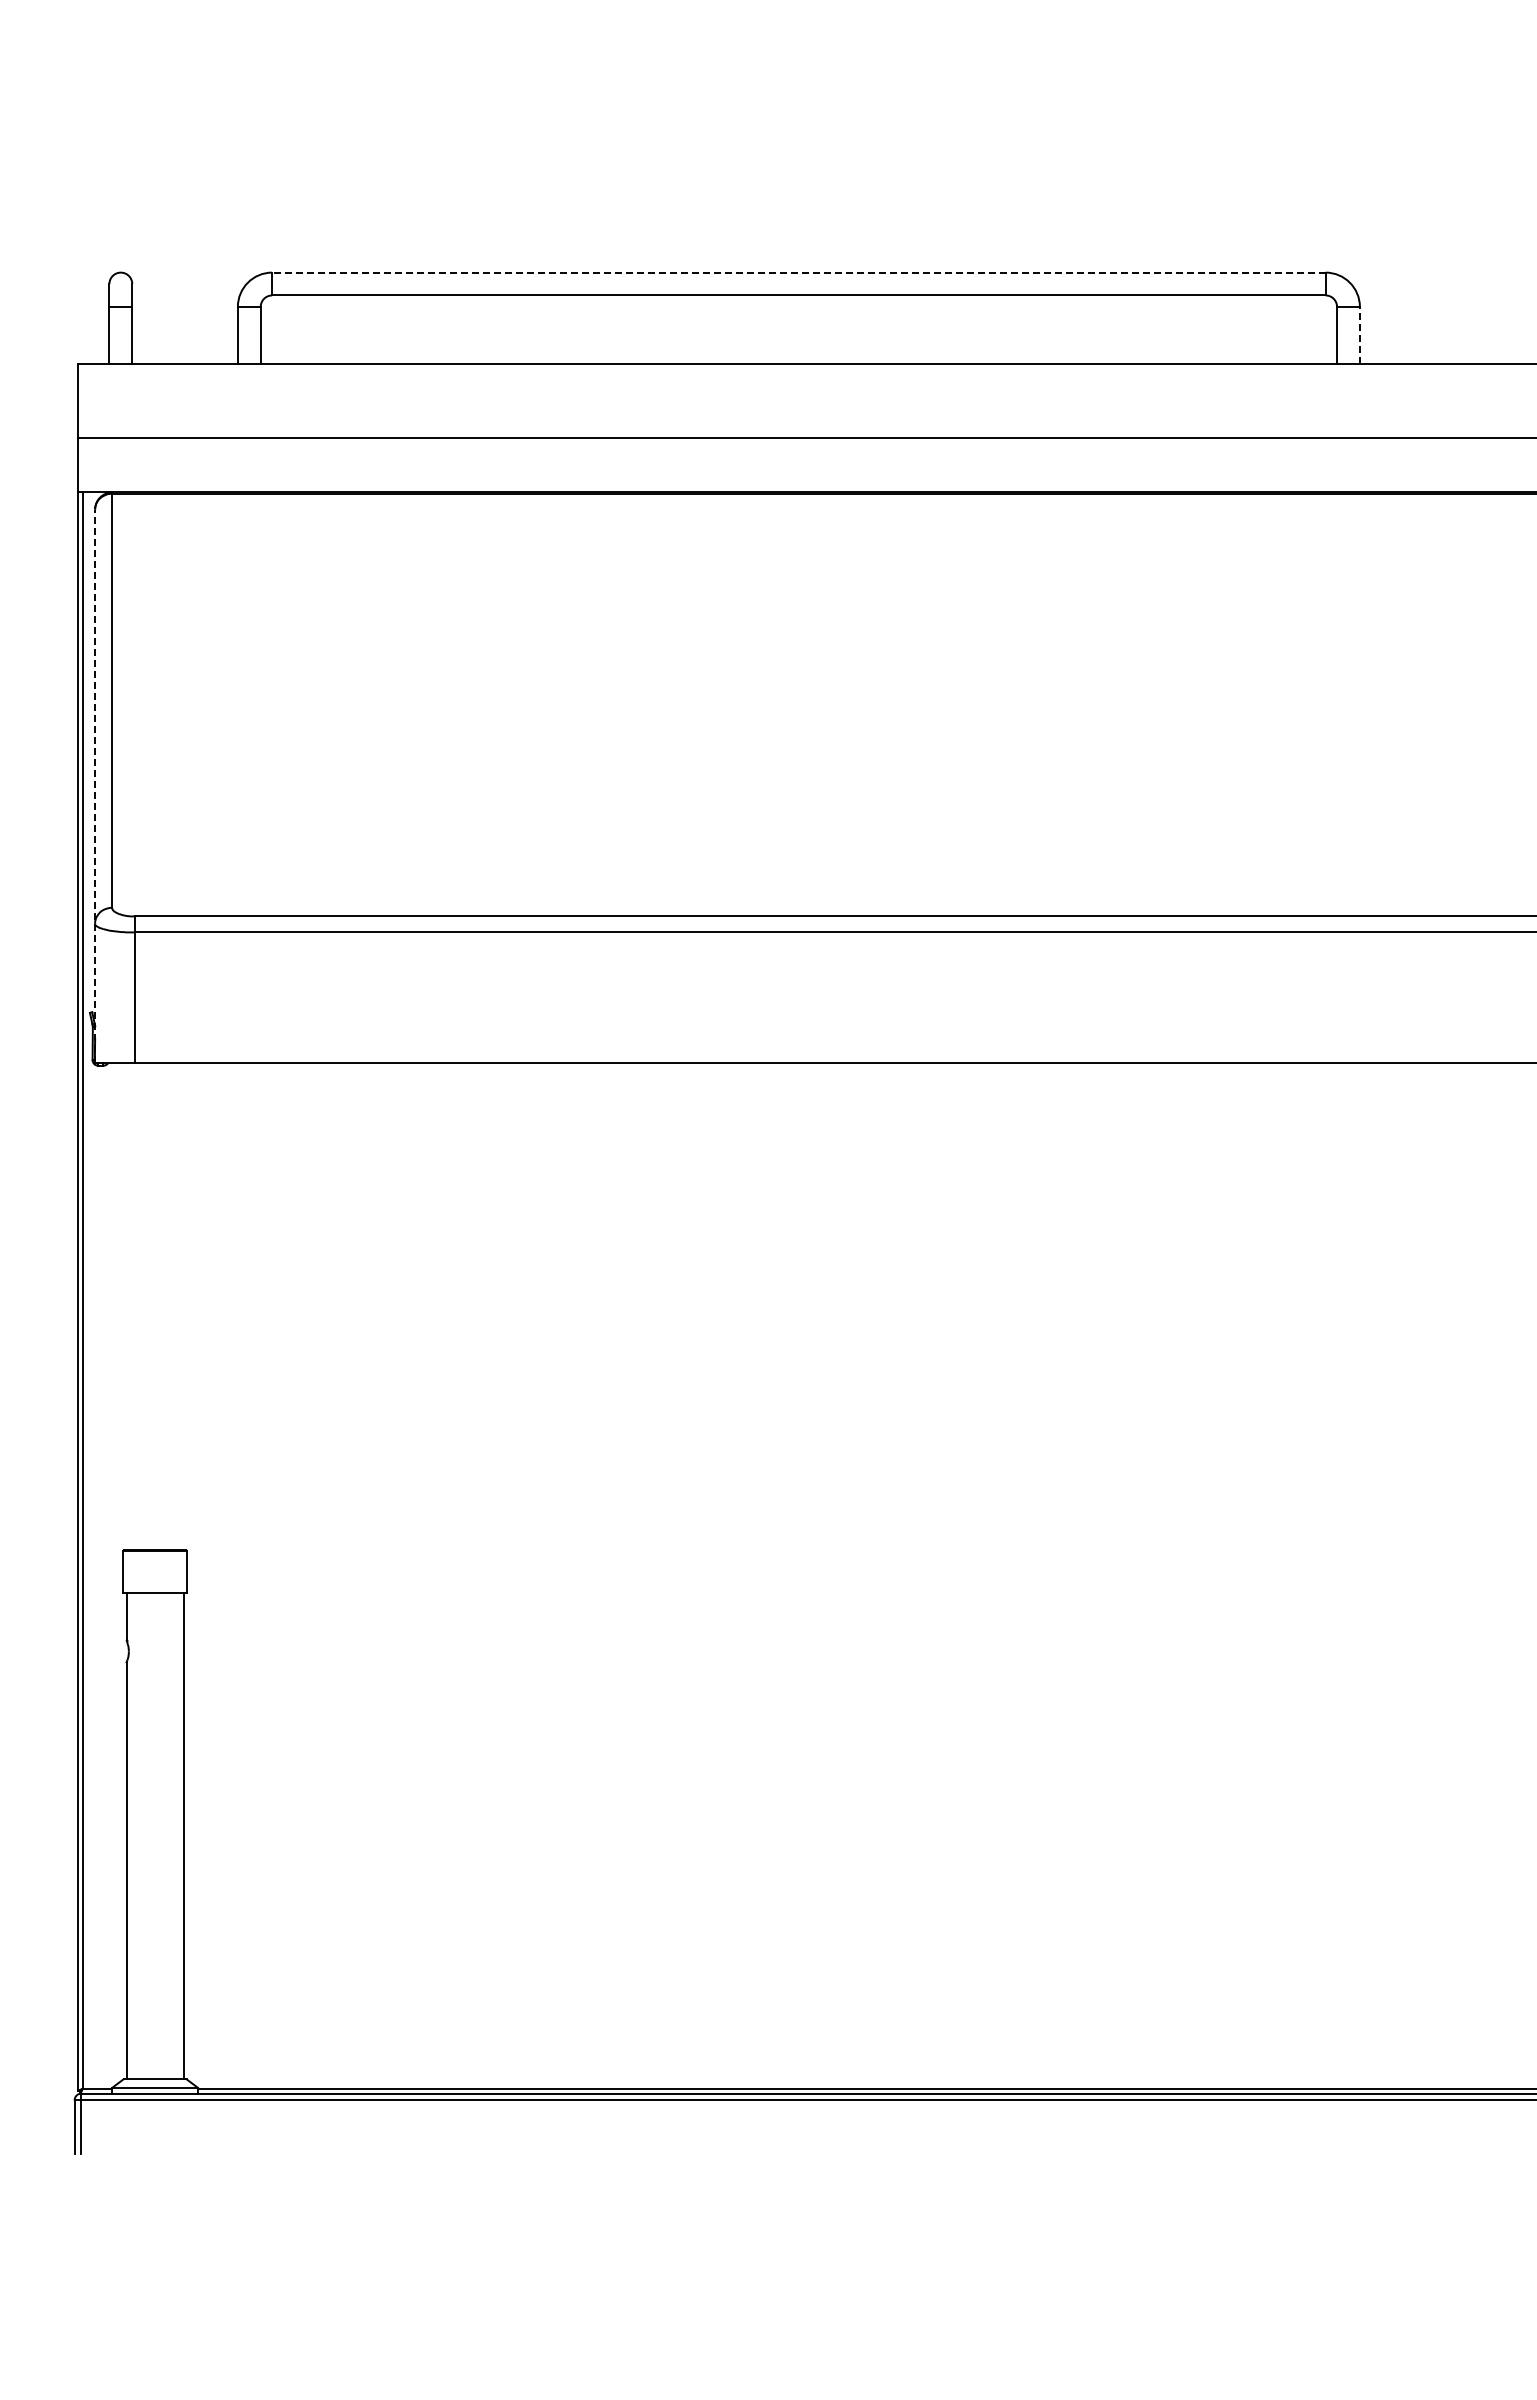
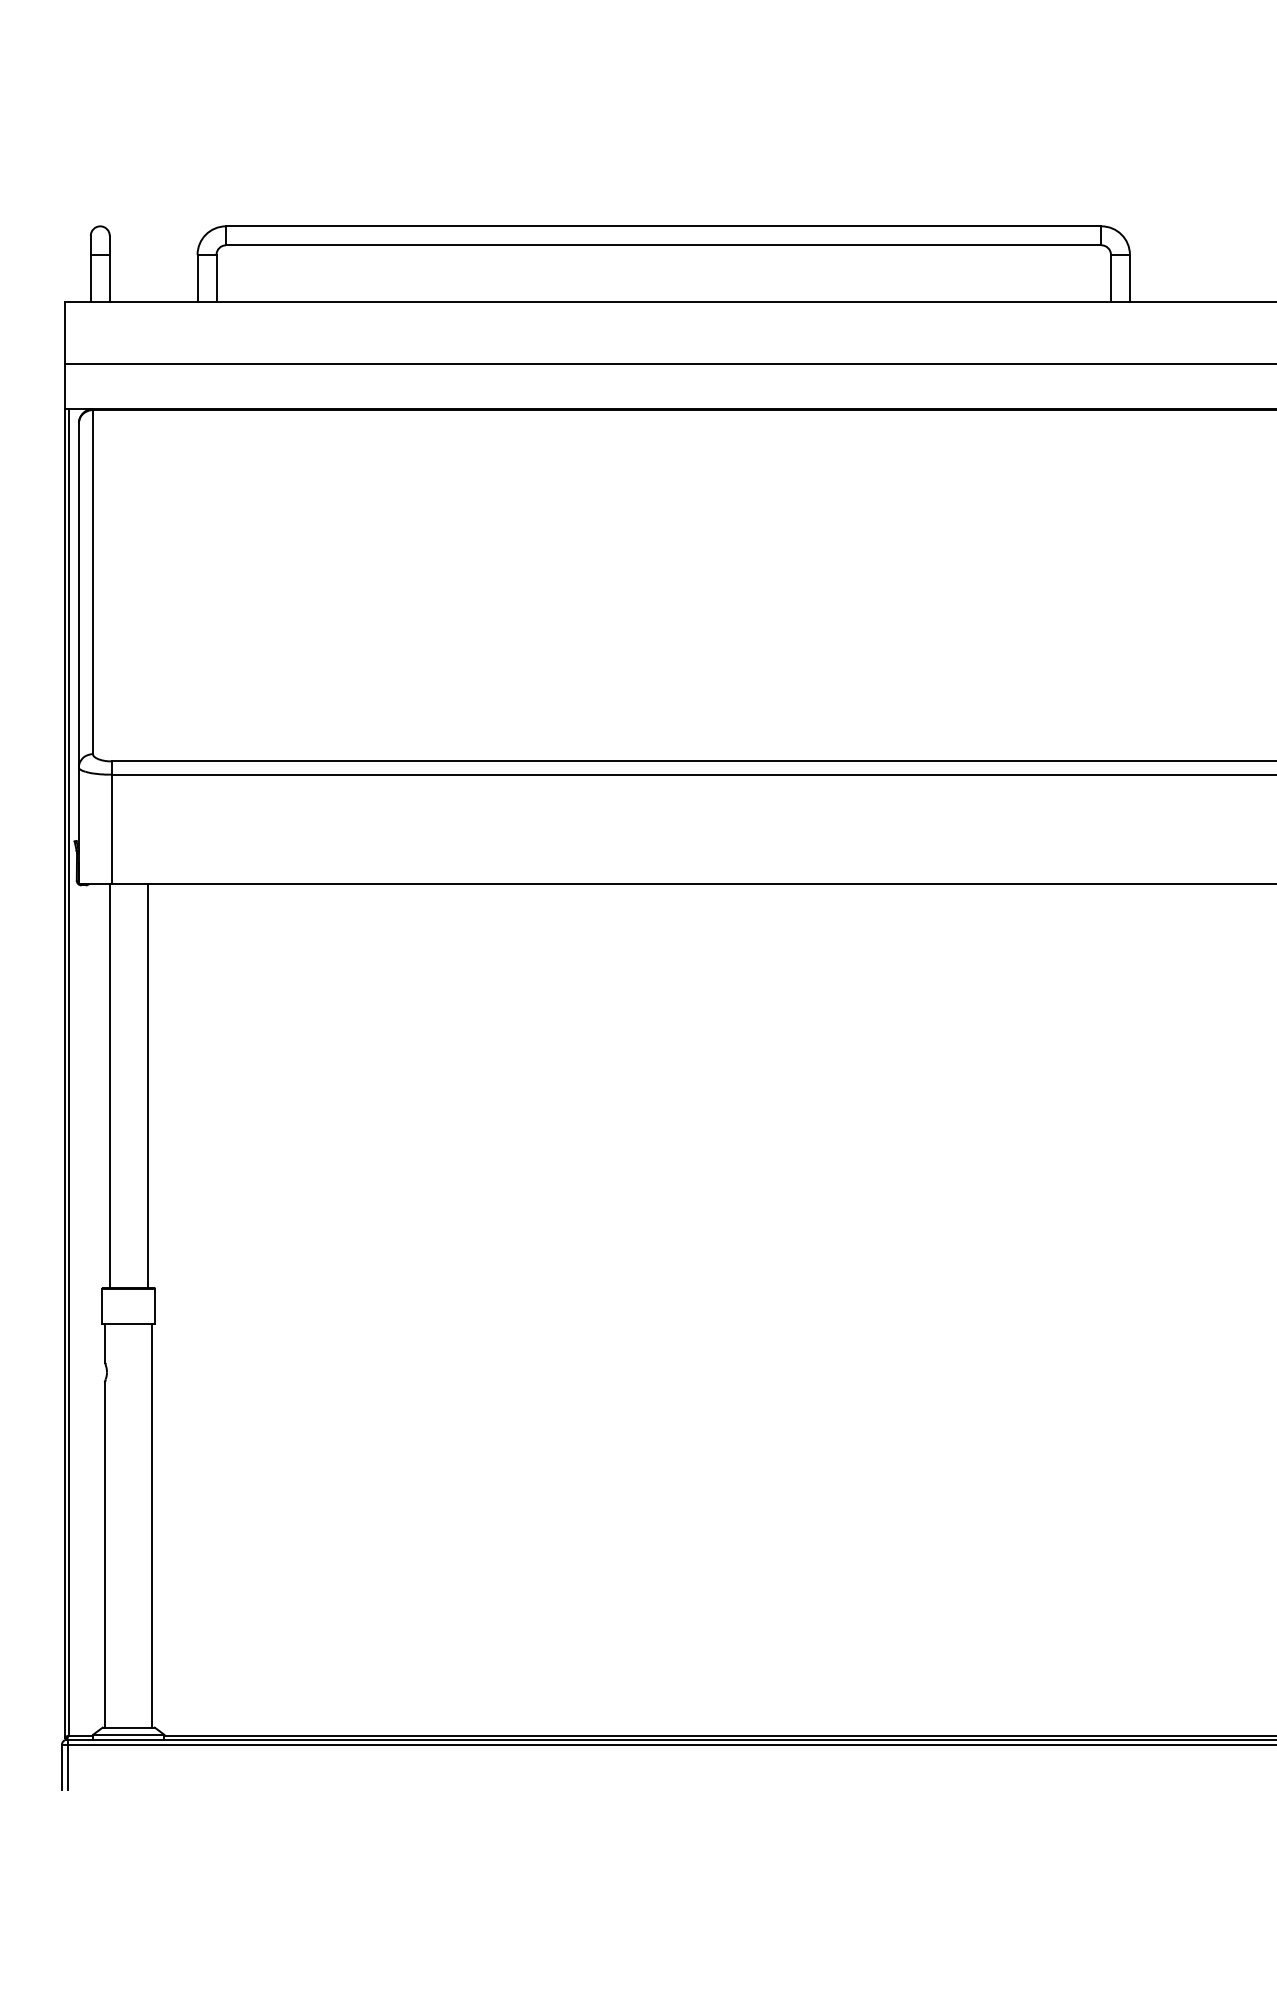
line: (798, 272) -> (663, 226), dashed -> solid
line: (1359, 335) -> (1129, 278), dashed -> solid
line: (95, 786) -> (79, 653), dashed -> solid
line: (132, 1306) -> (109, 1085), added
line: (177, 1306) -> (147, 1085), added

